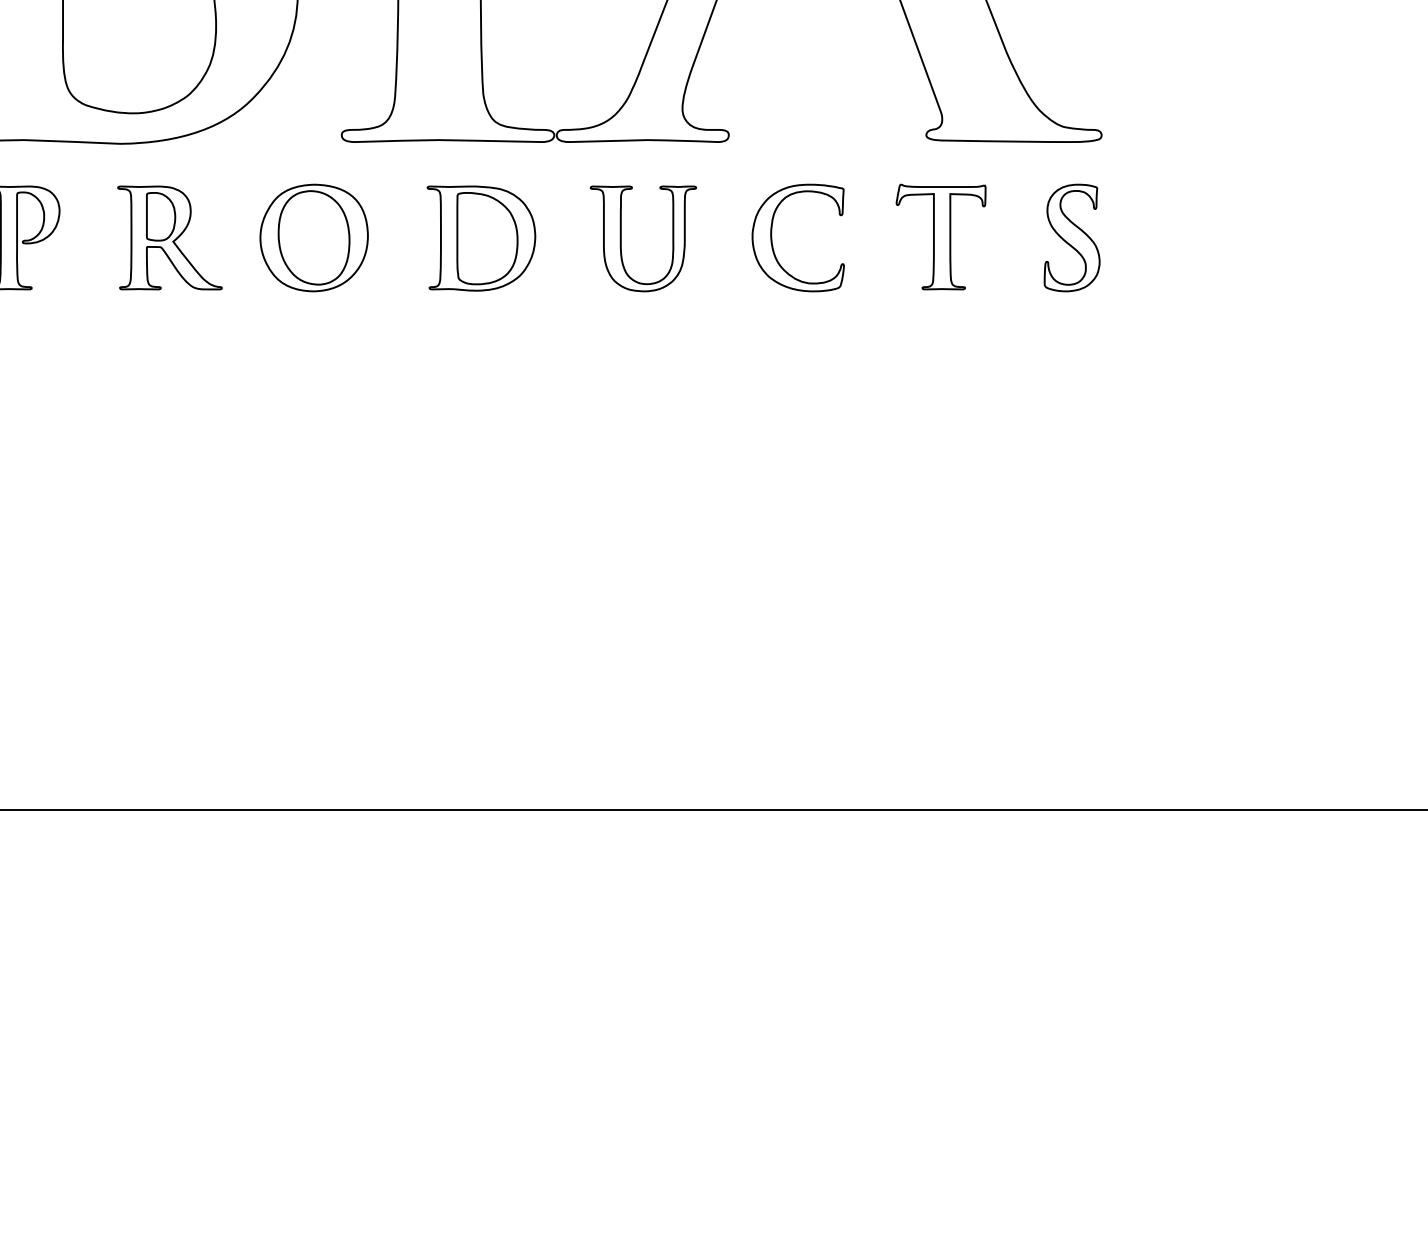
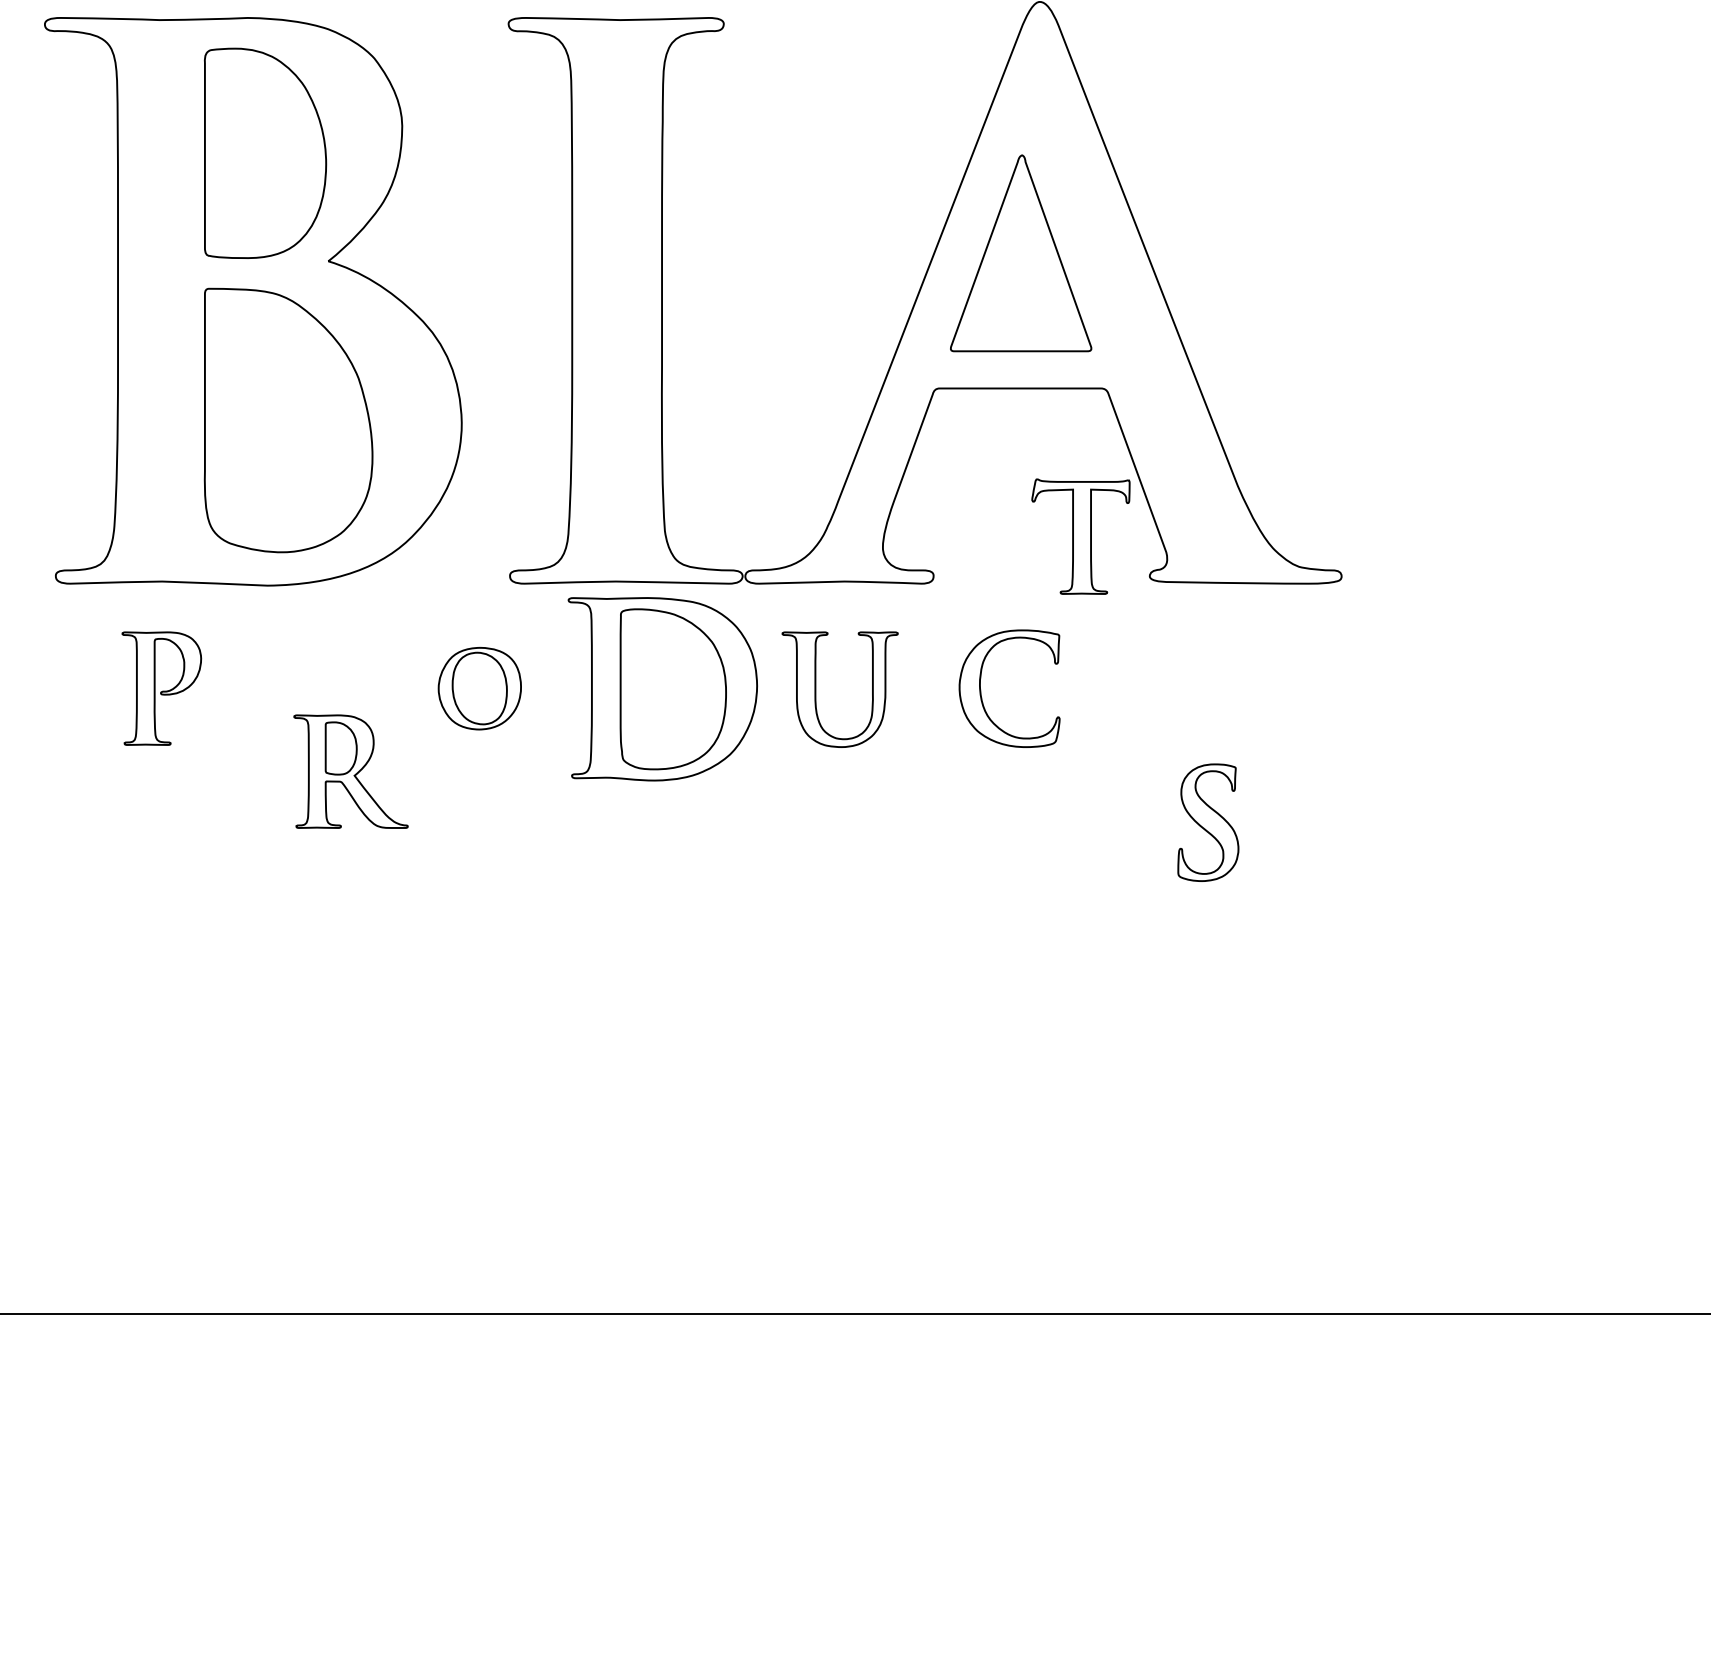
part: (940, 236) -> (1080, 536), moved
part: (169, 237) -> (350, 771), moved
part: (313, 237) -> (479, 688), size x0.7
part: (1072, 237) -> (1208, 822), moved
part: (481, 238) -> (662, 689), size x1.6

